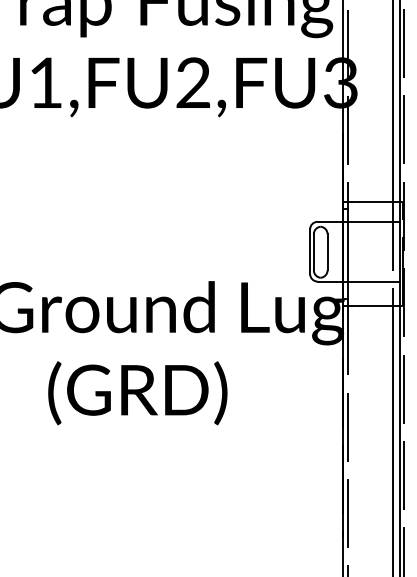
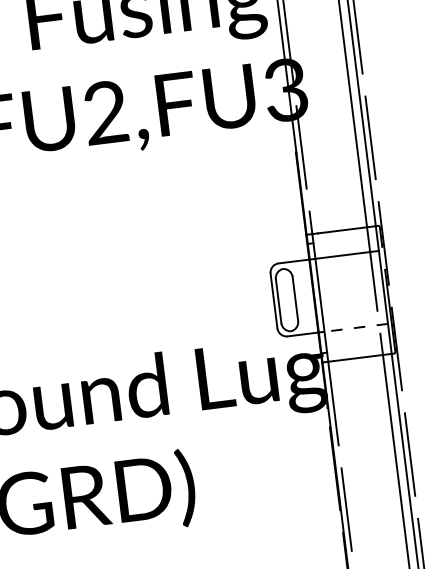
line: (373, 281) -> (355, 327), solid -> dashed

